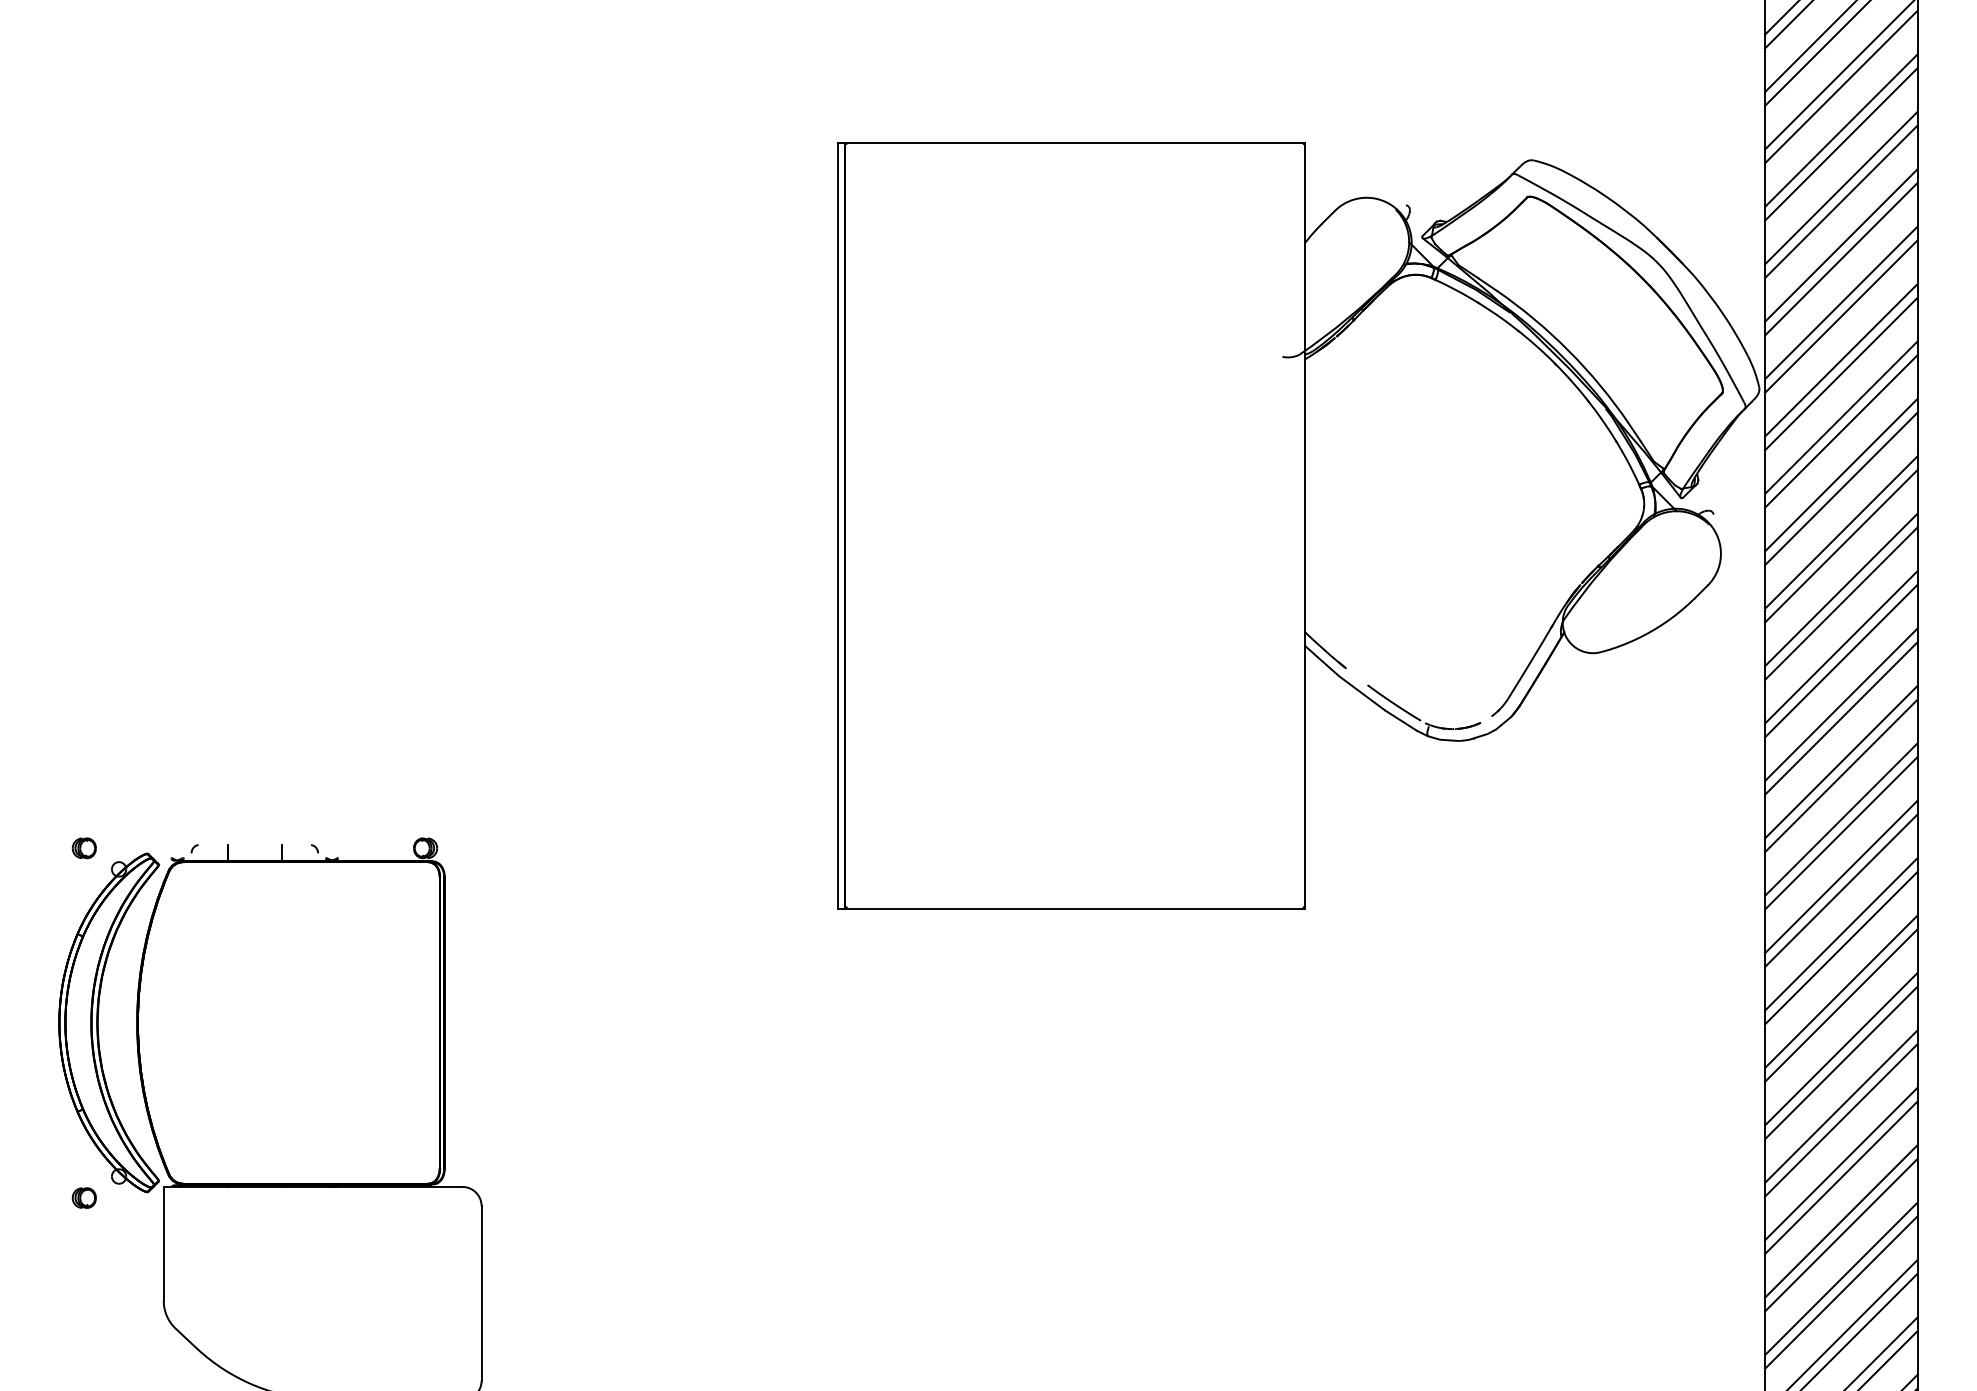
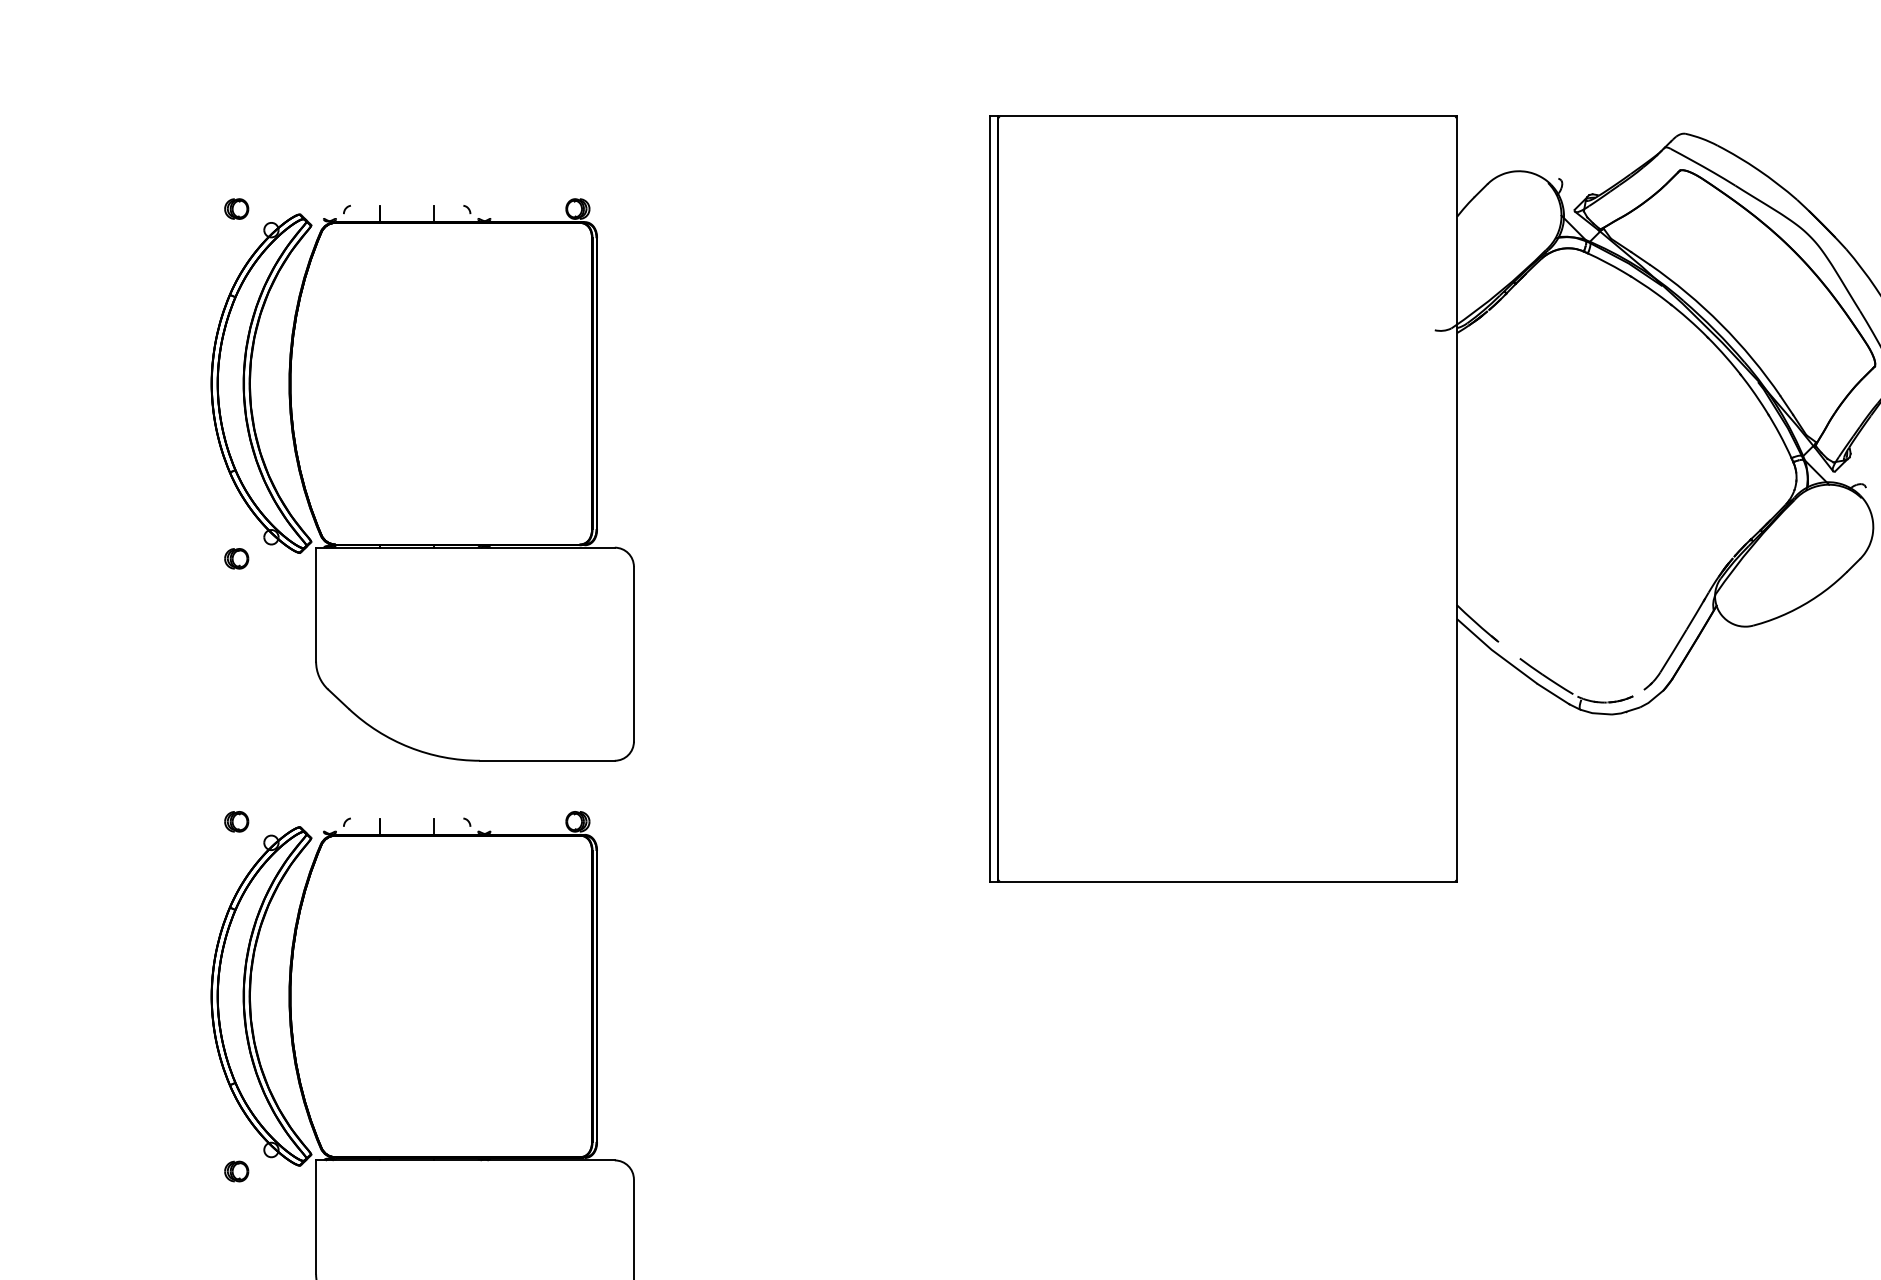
part: (270, 506) -> (422, 479), added

